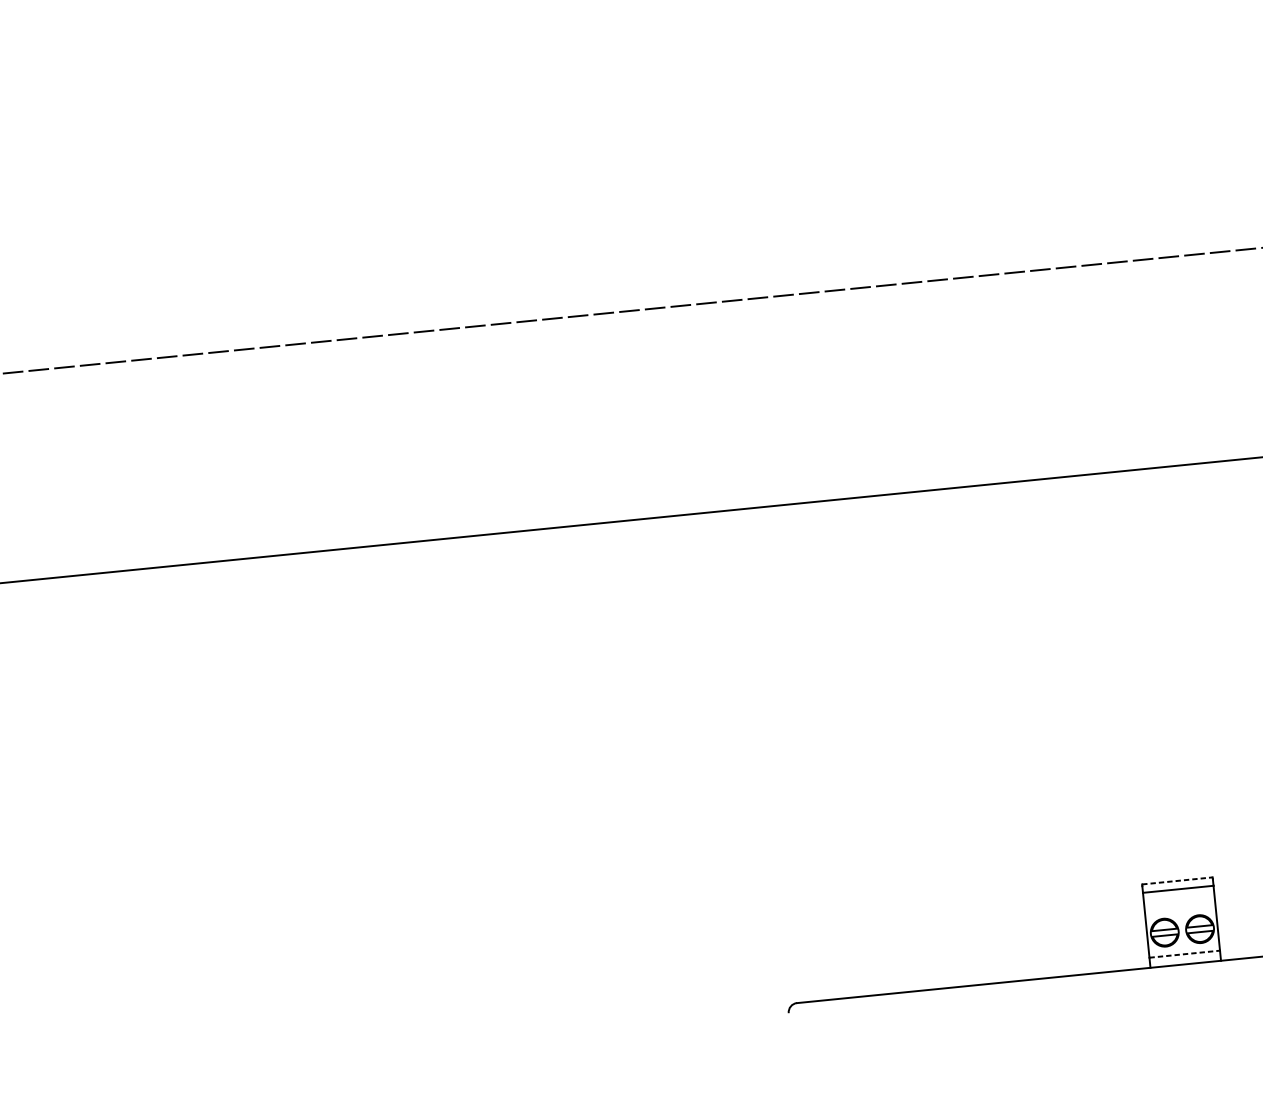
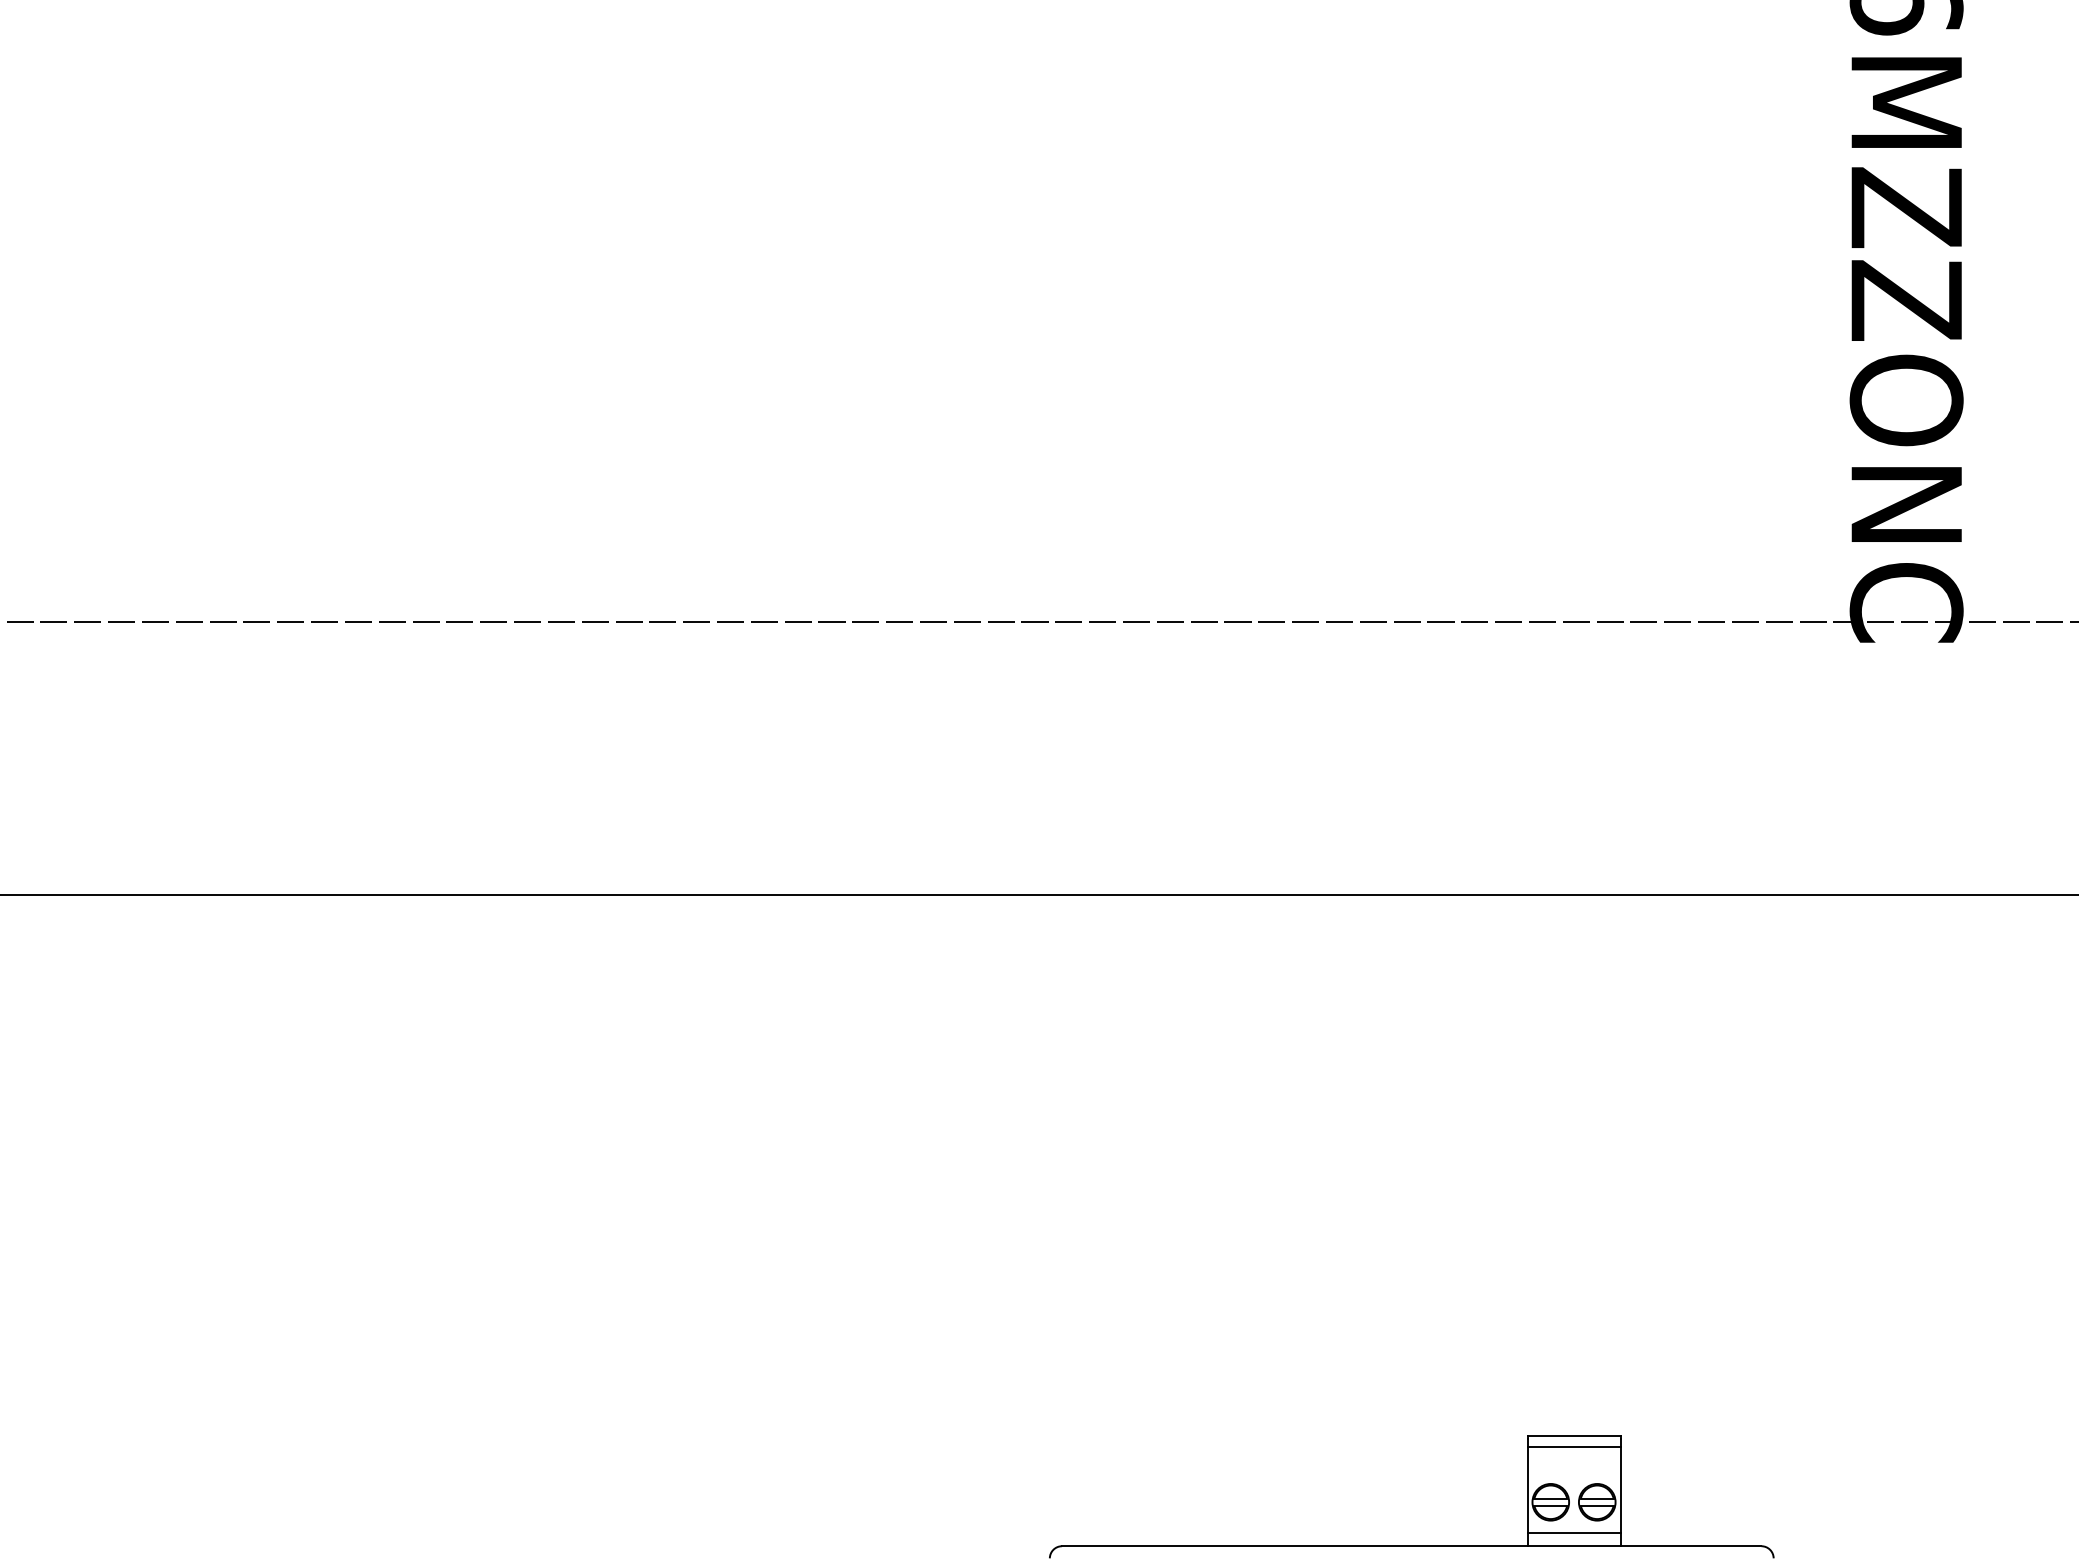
line: (1177, 880) -> (1574, 1436), dashed -> solid
line: (1185, 953) -> (1574, 1532), dashed -> solid

